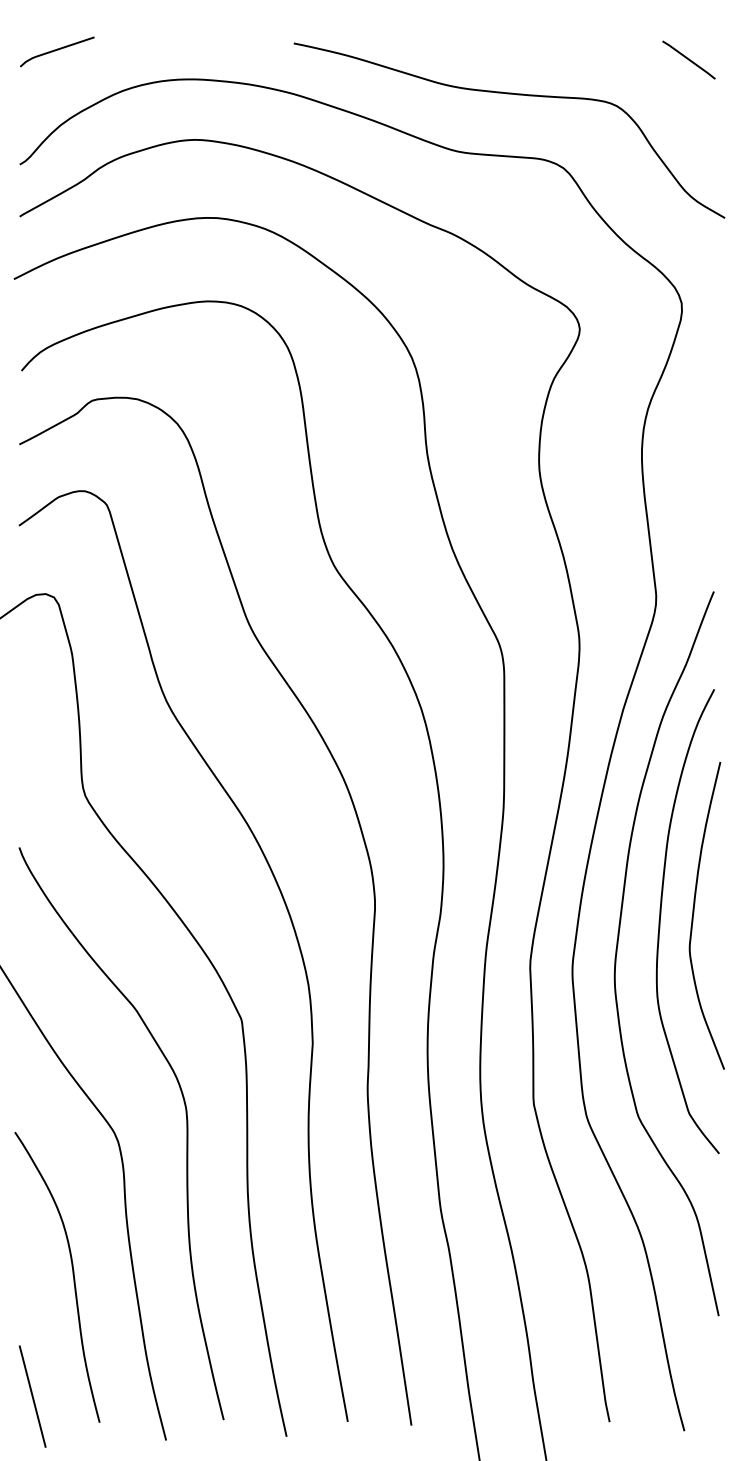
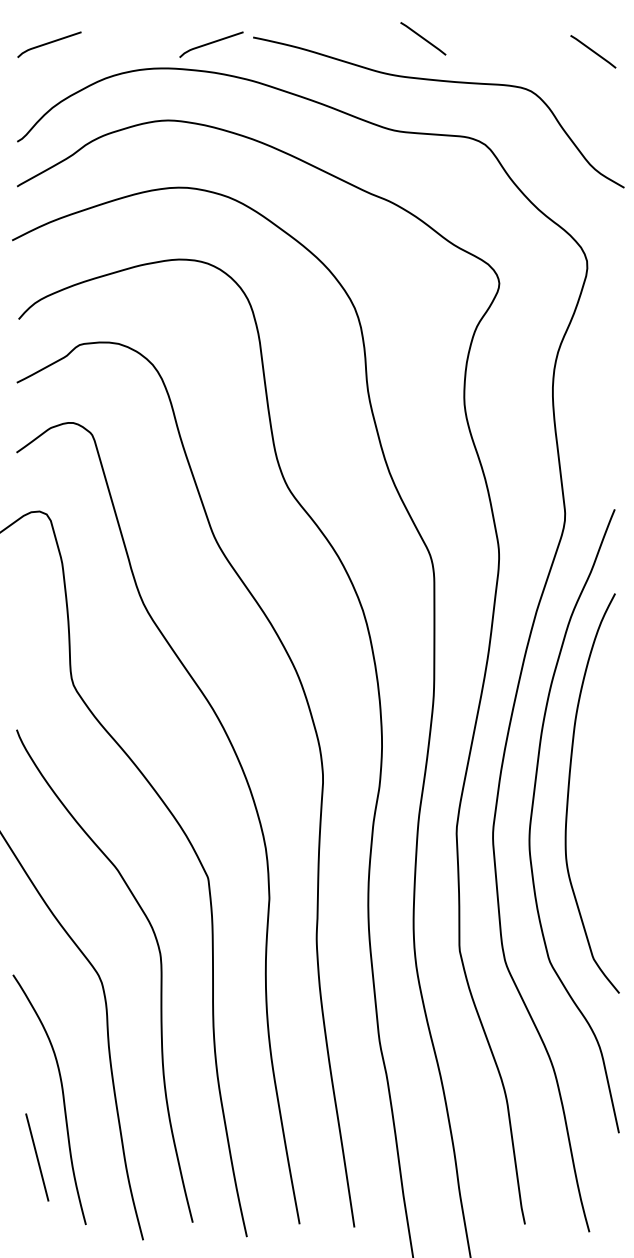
line: (491, 44) -> (423, 38), added
line: (245, 50) -> (211, 43), added
curve: (694, 911) -> (598, 784), removed
line: (32, 1396) -> (37, 1157), moved

